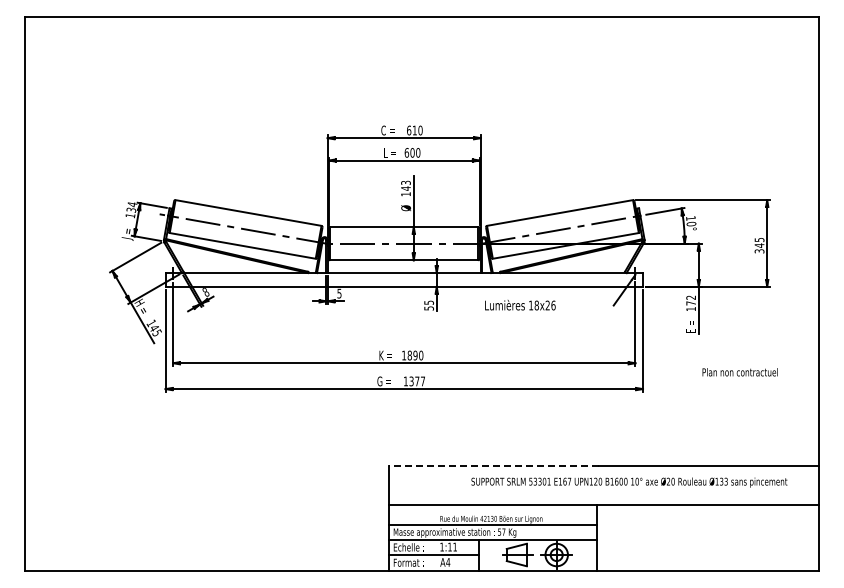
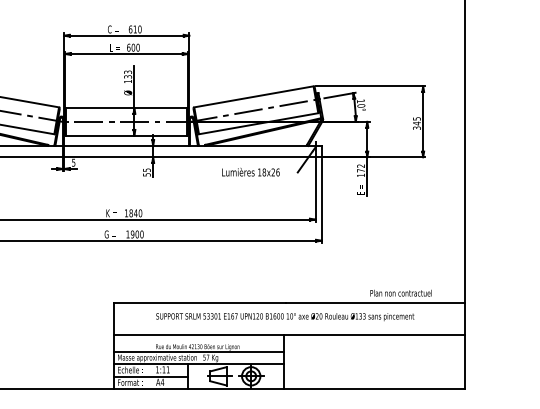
text: (405, 188) -> (127, 76), 143 -> 133
text: (520, 305) -> (251, 172), moved
text: (415, 355) -> (135, 213), 1890 -> 1840
text: (739, 372) -> (400, 293), moved
text: (417, 381) -> (137, 234), 1377 -> 1900
line: (493, 465) -> (199, 303), dashed -> solid
text: (629, 482) -> (285, 317), moved

